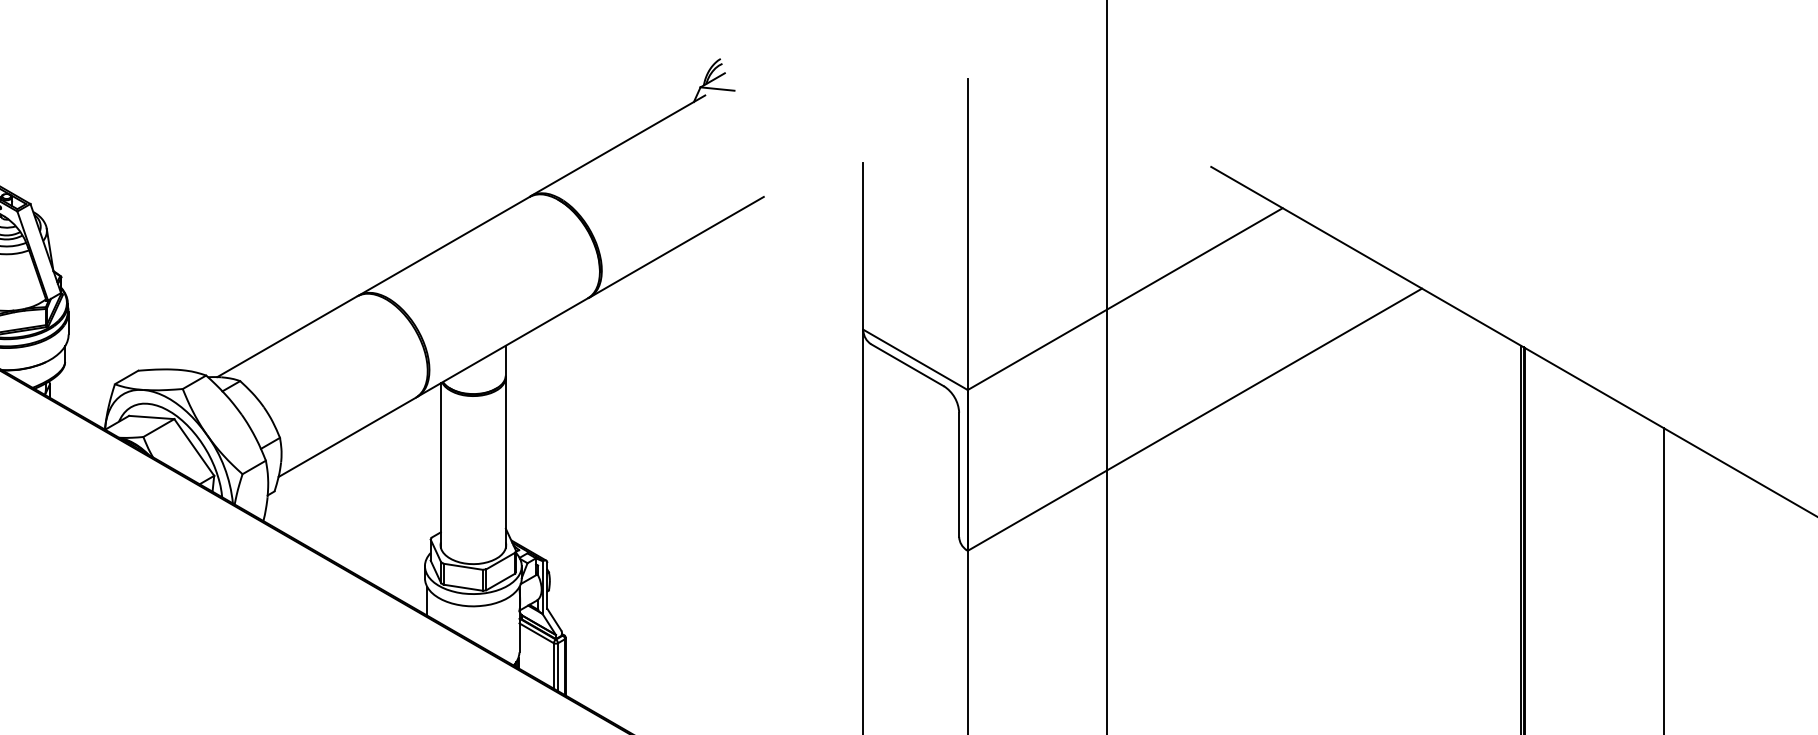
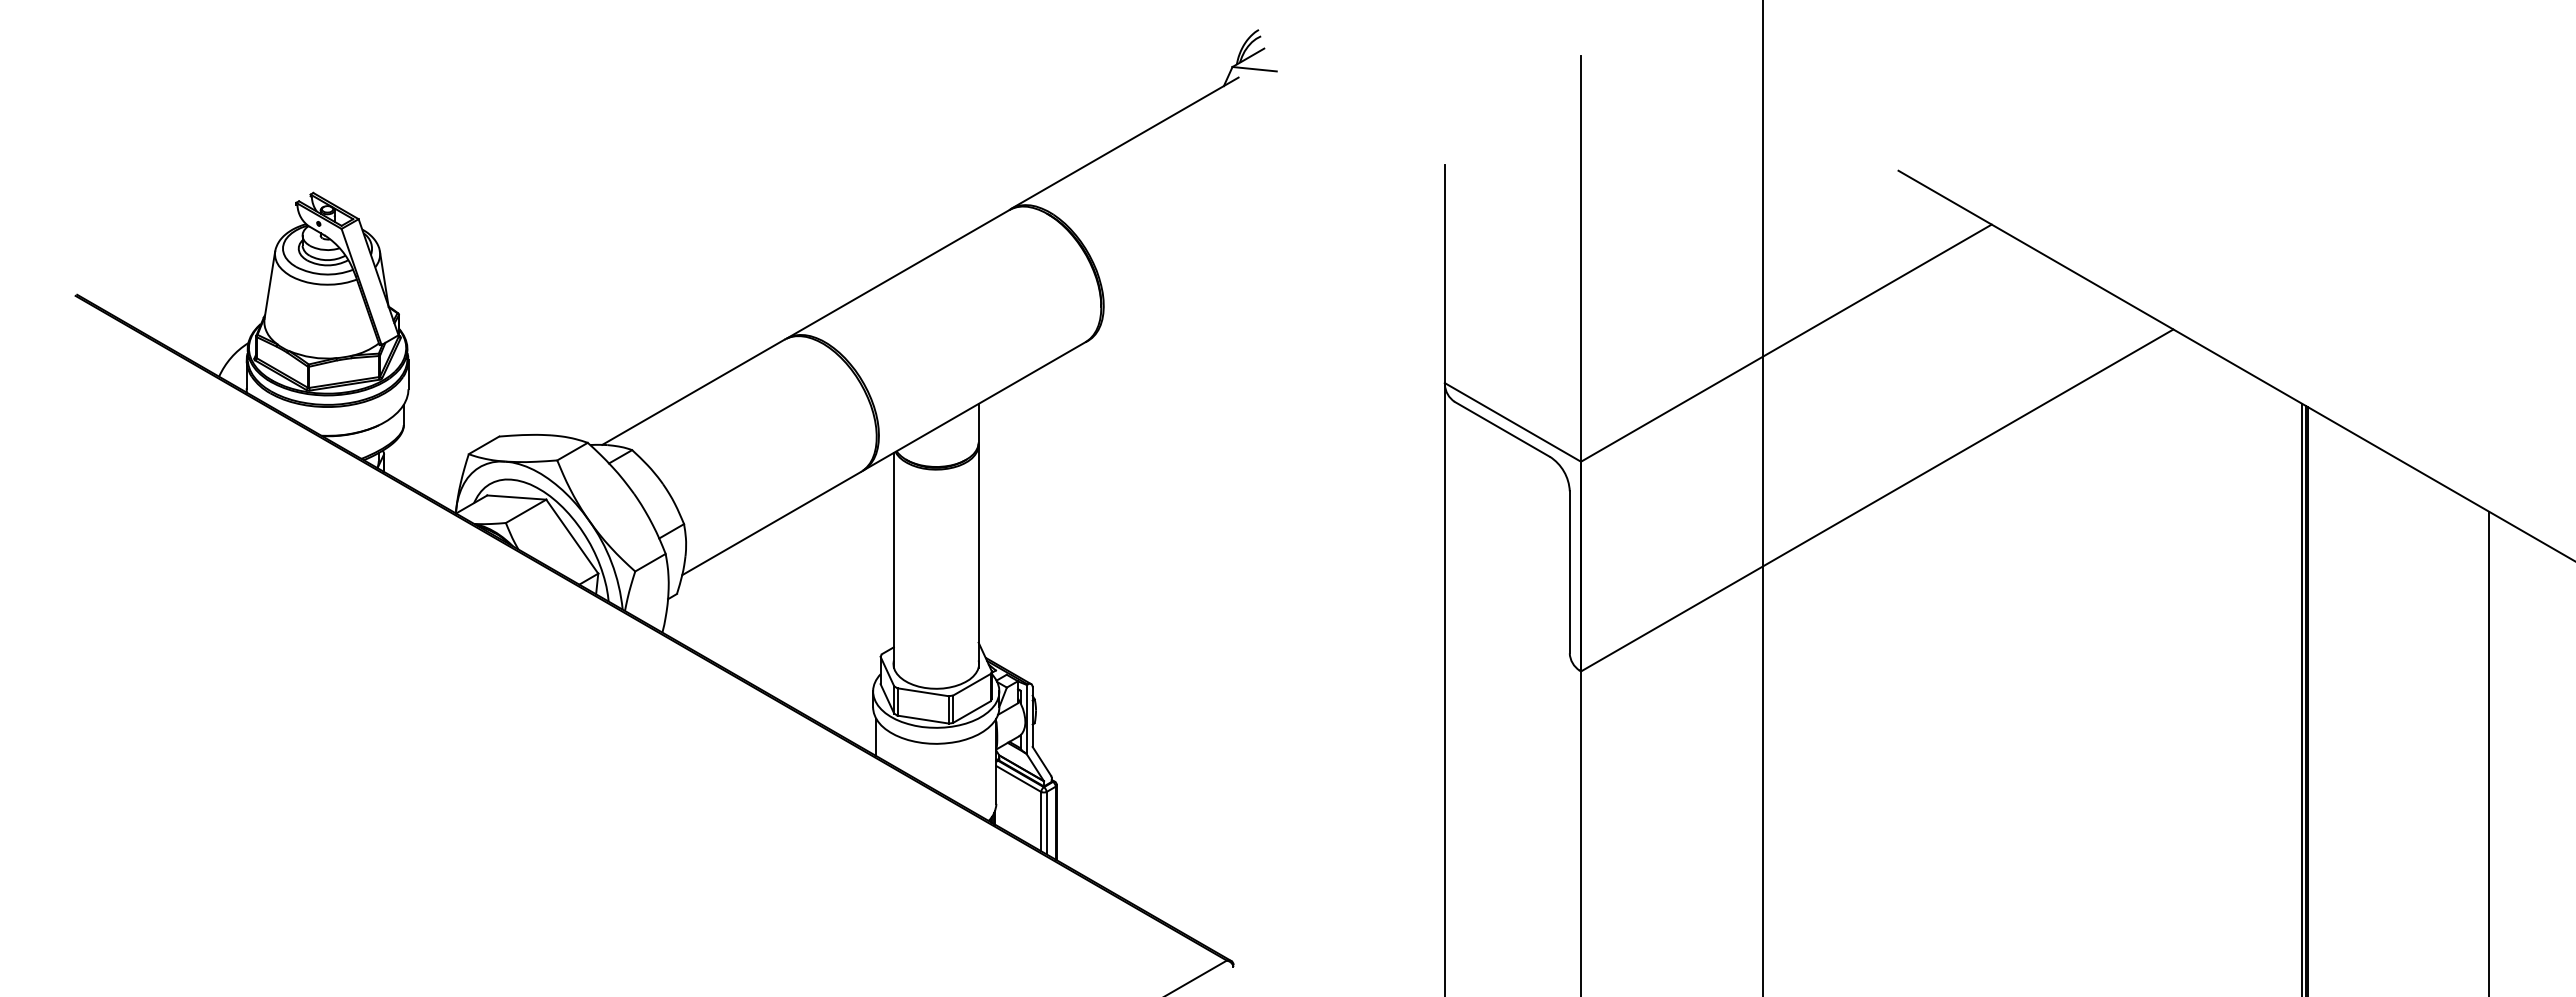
line: (676, 247) -> (1201, 275), removed

